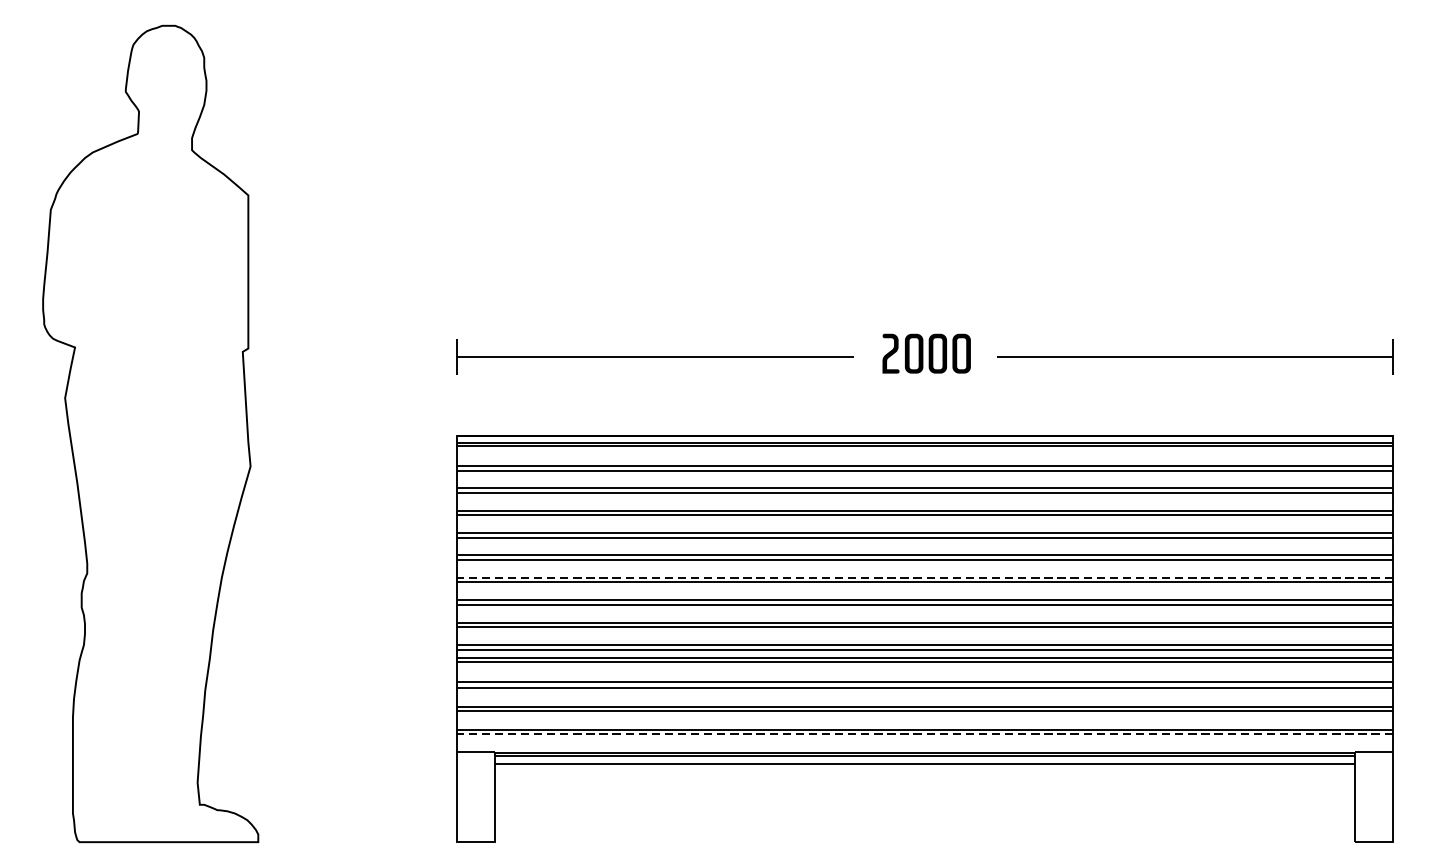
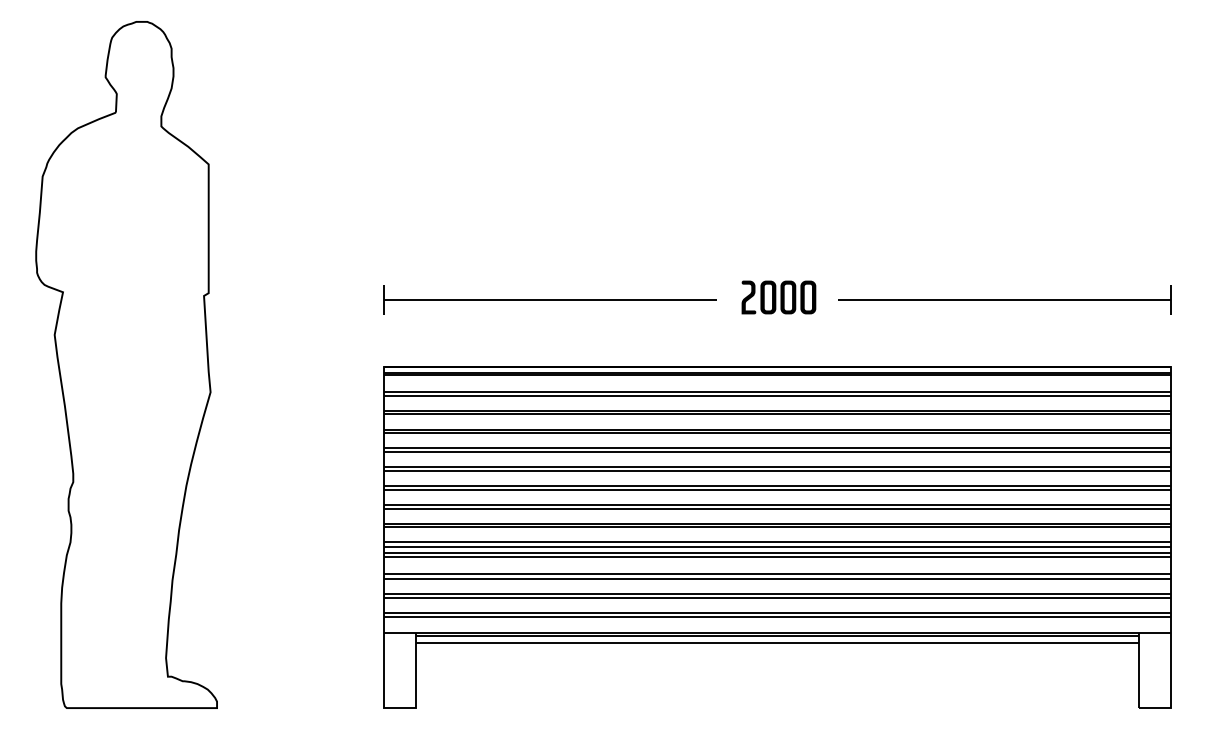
line: (924, 577) -> (777, 485), dashed -> solid
line: (924, 734) -> (777, 617), dashed -> solid

